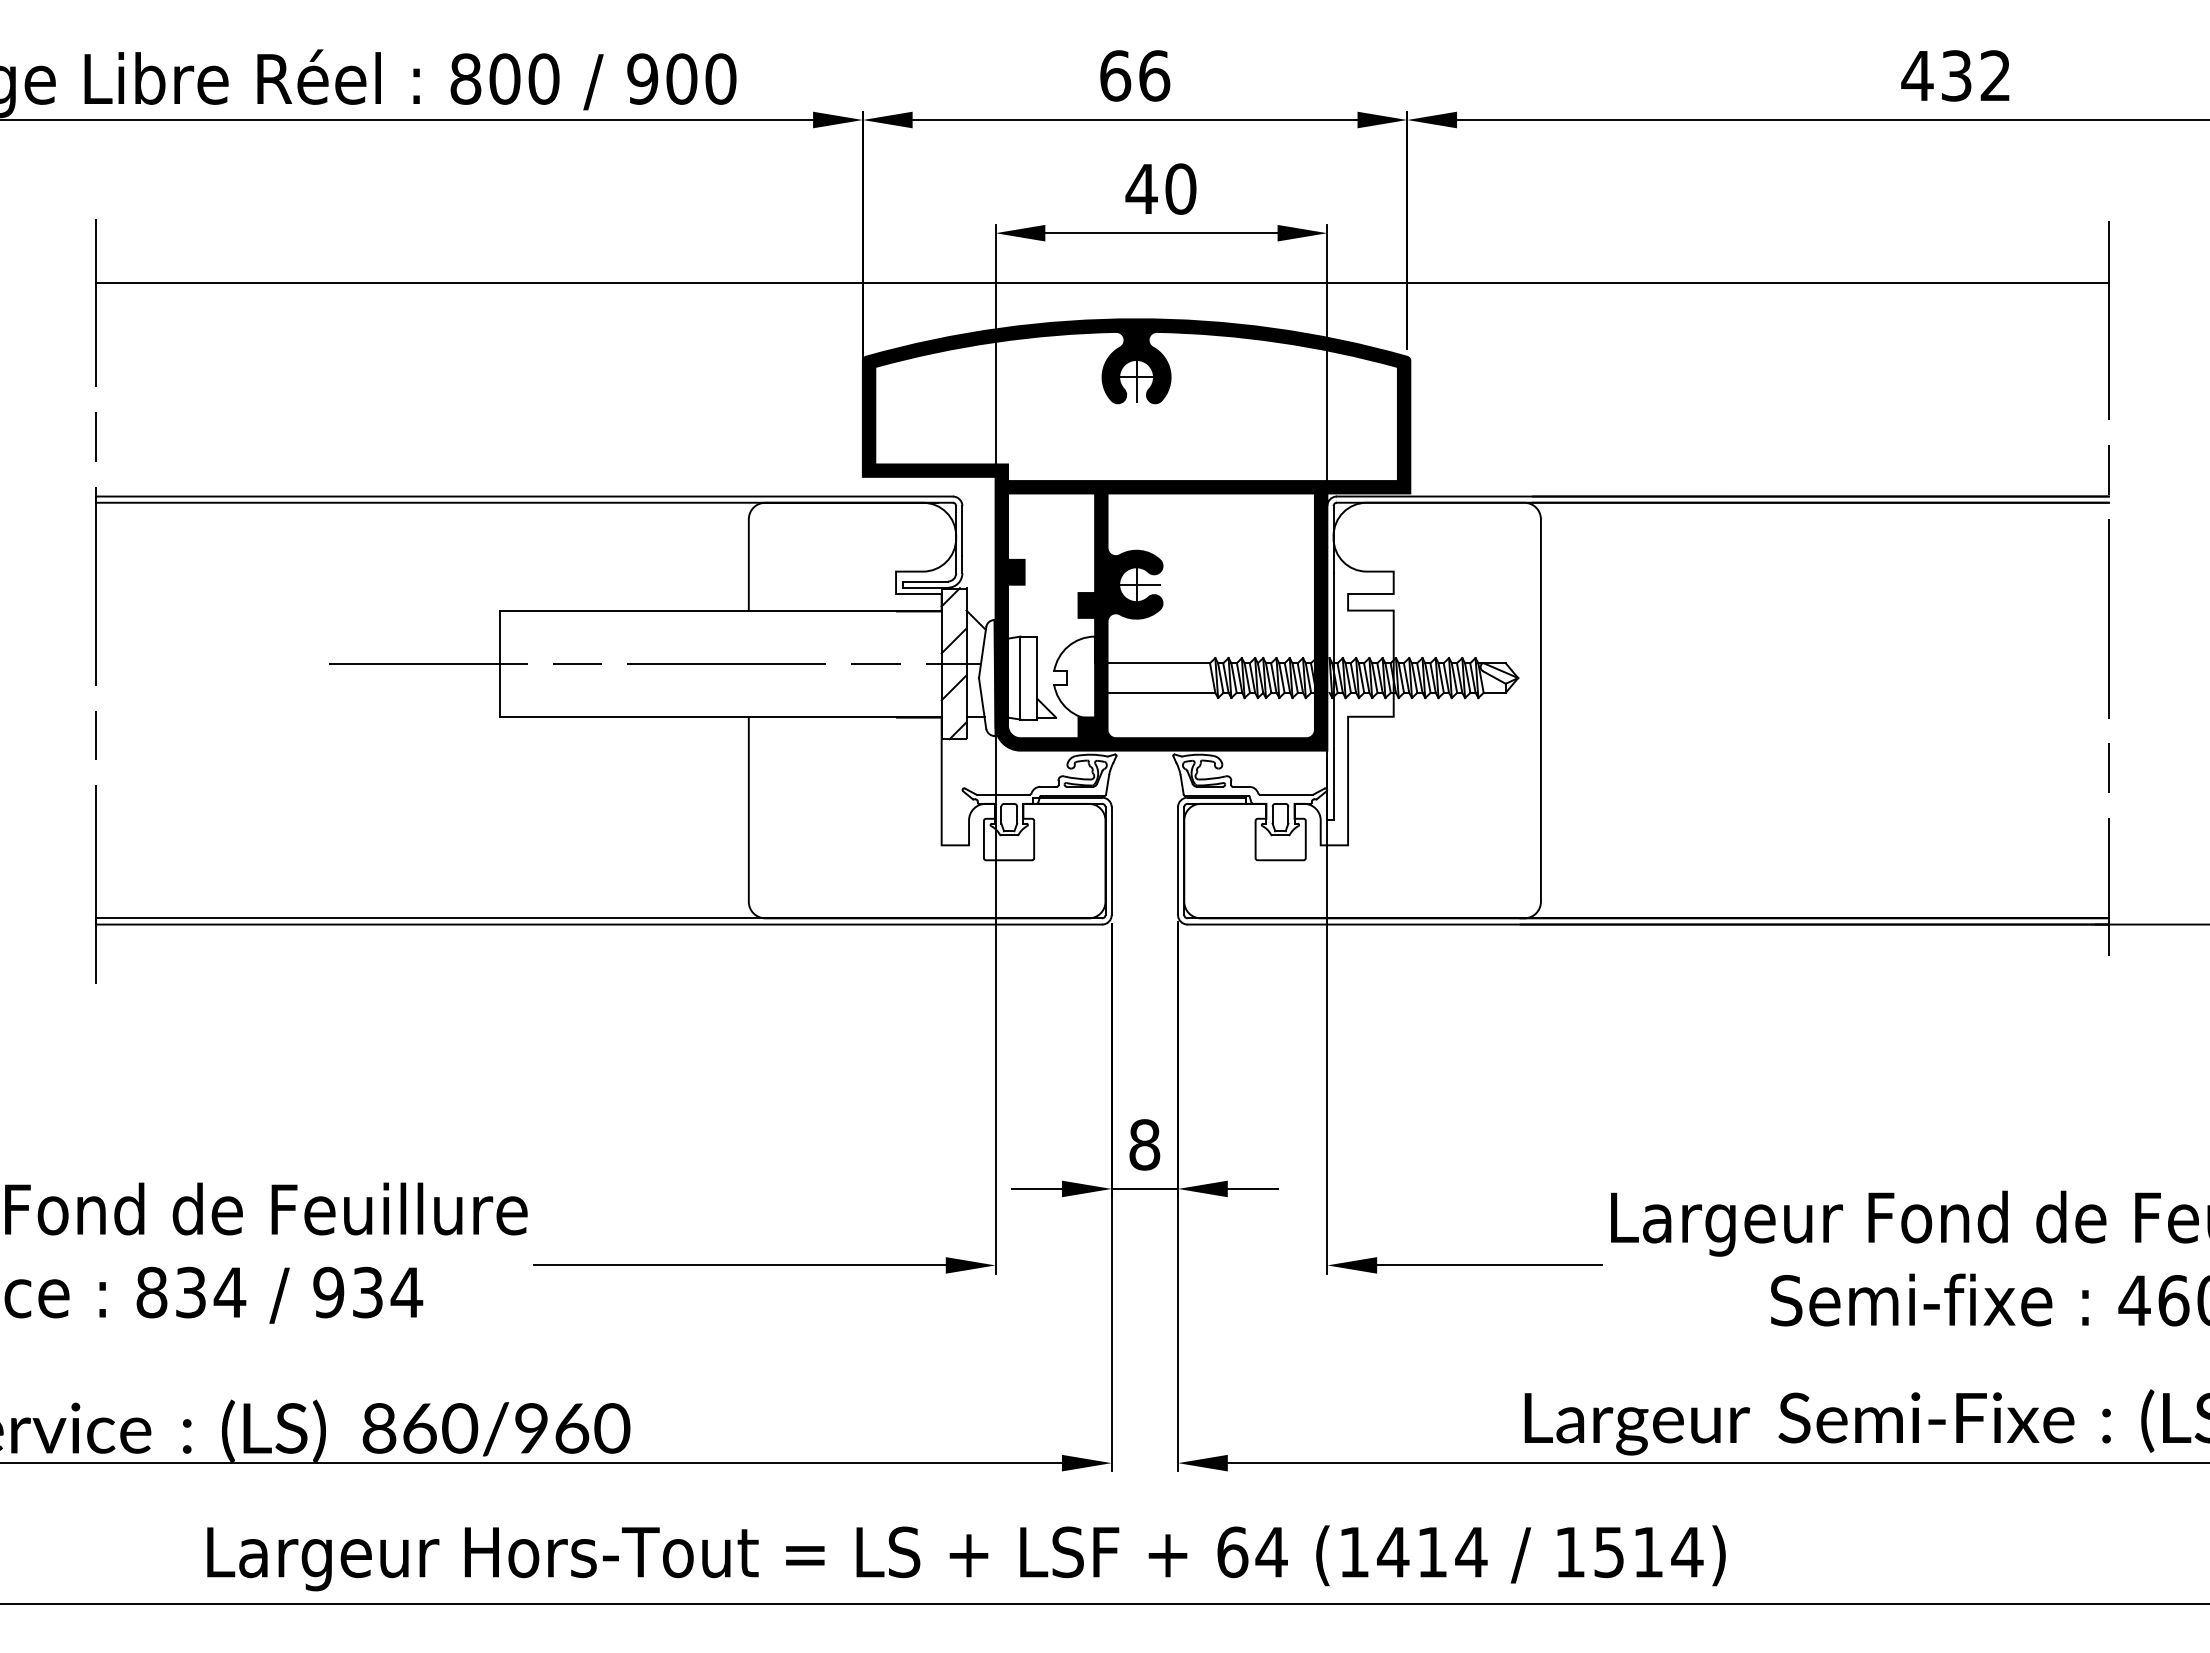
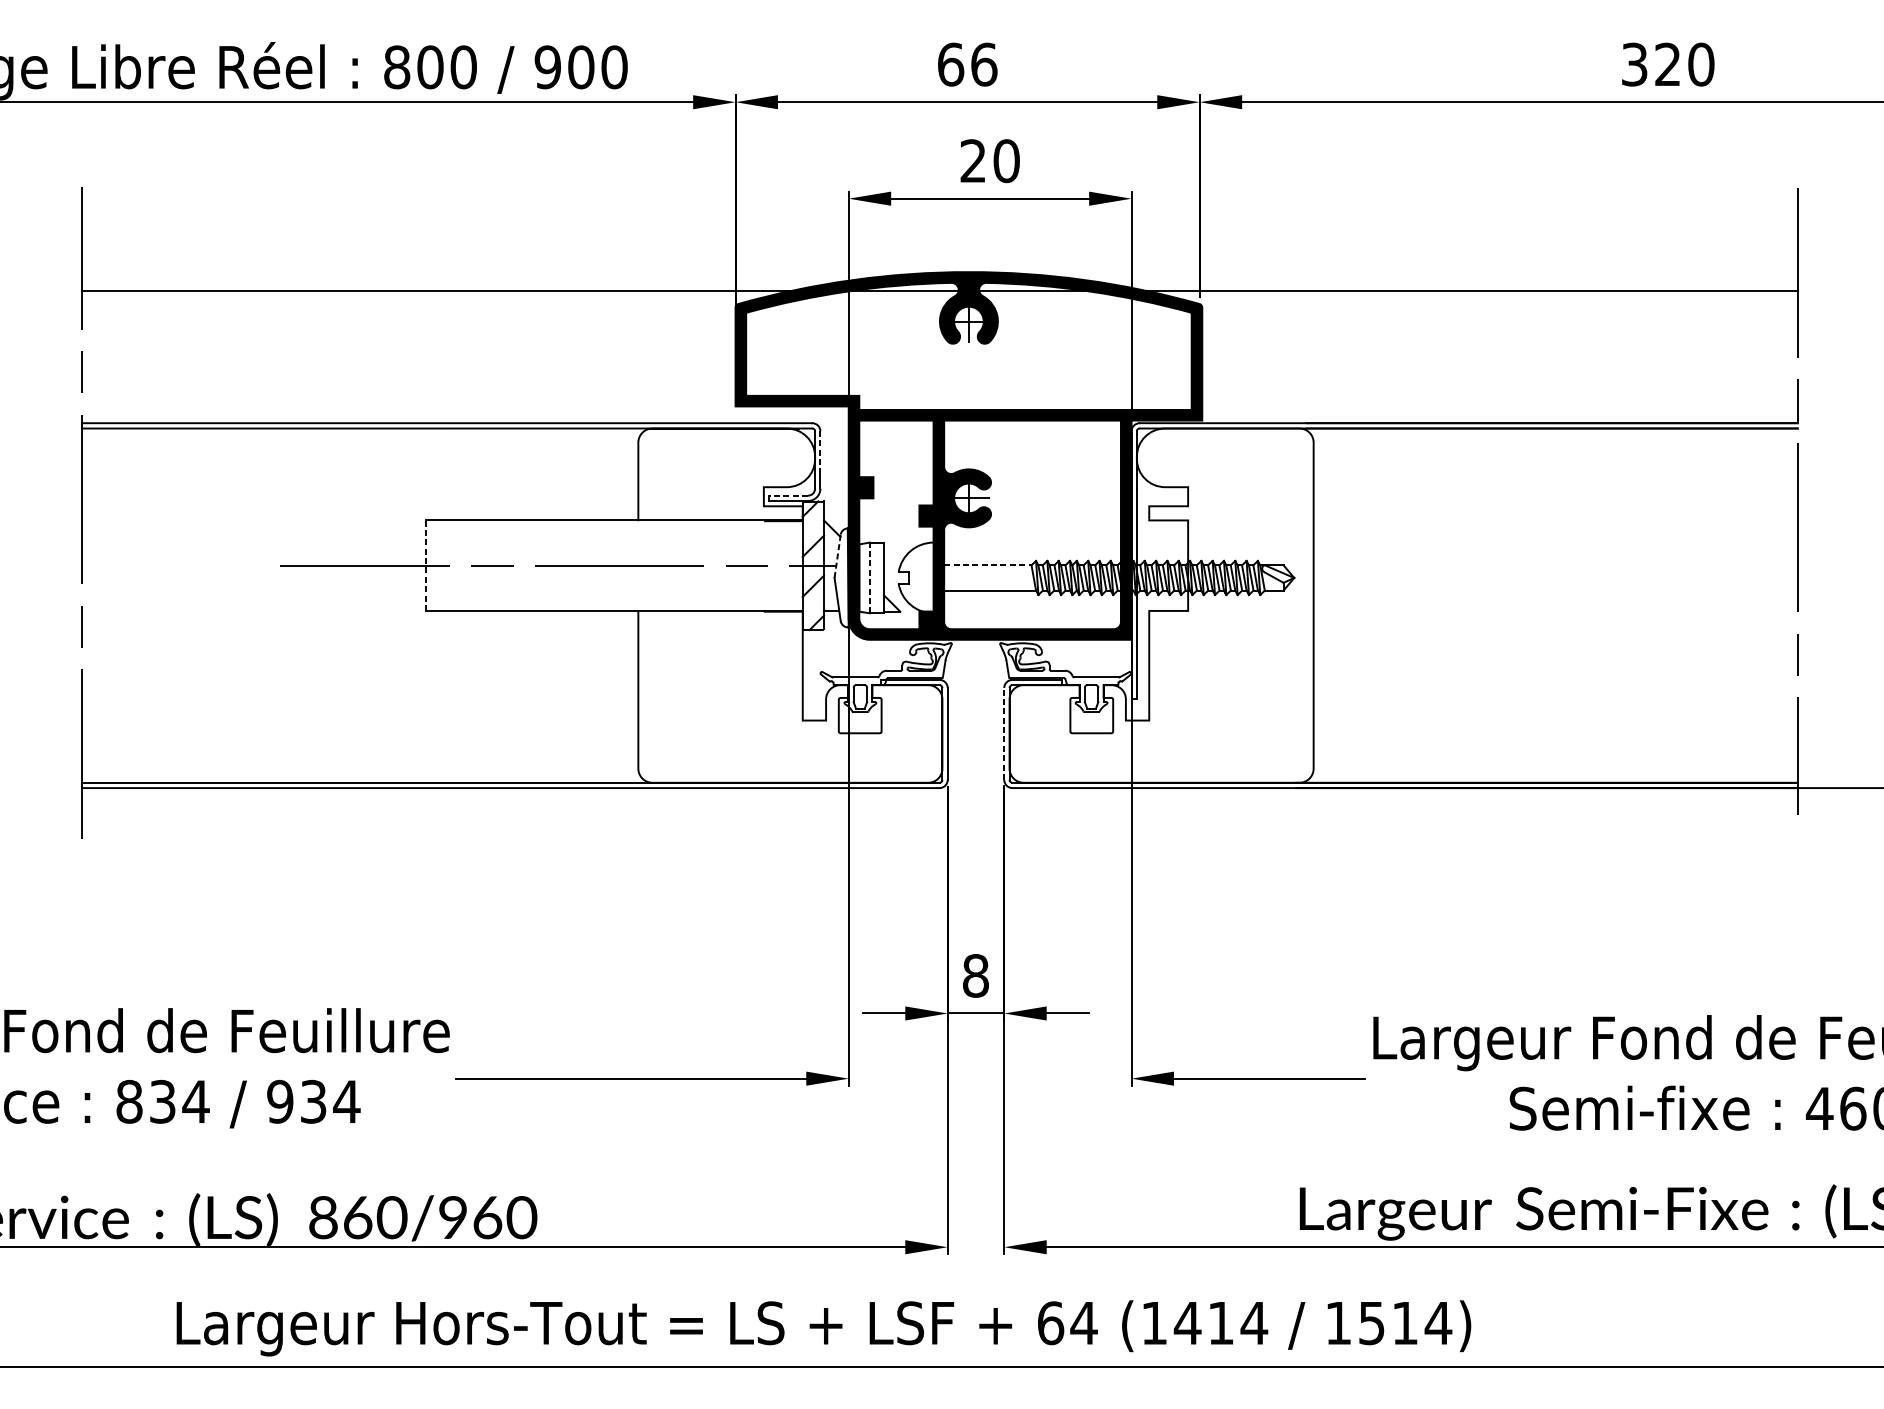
text: (1956, 75) -> (1667, 64), 432 -> 320
text: (1141, 188) -> (973, 160), 40 -> 20
line: (1102, 283) -> (939, 291), moved
line: (962, 530) -> (820, 452), solid -> dashed
line: (925, 581) -> (788, 495), solid -> dashed
line: (982, 652) -> (837, 556), solid -> dashed
line: (499, 663) -> (425, 565), solid -> dashed
line: (1159, 663) -> (988, 565), solid -> dashed
line: (1020, 677) -> (869, 577), solid -> dashed
line: (1178, 861) -> (1004, 734), solid -> dashed

